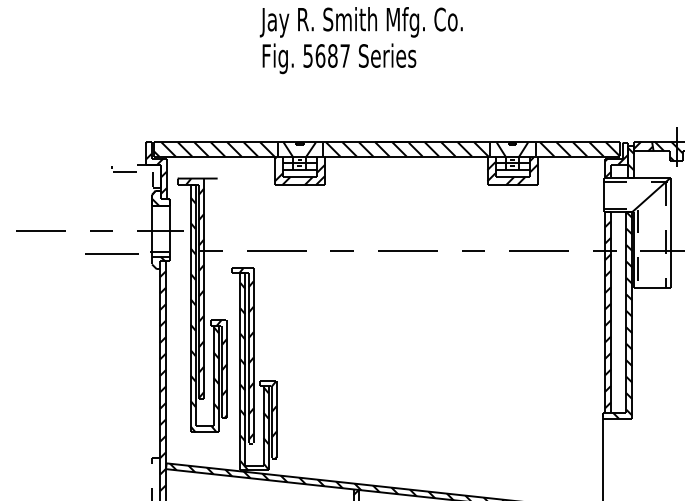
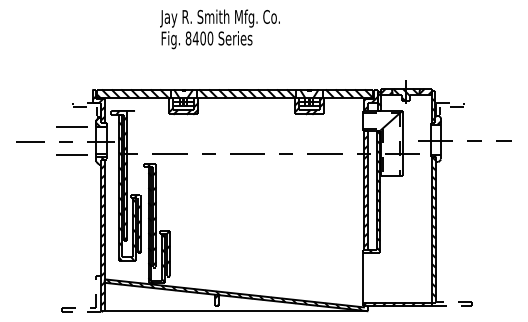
text: (326, 55) -> (199, 38), 5687 -> 8400
line: (110, 204) -> (71, 126), added

